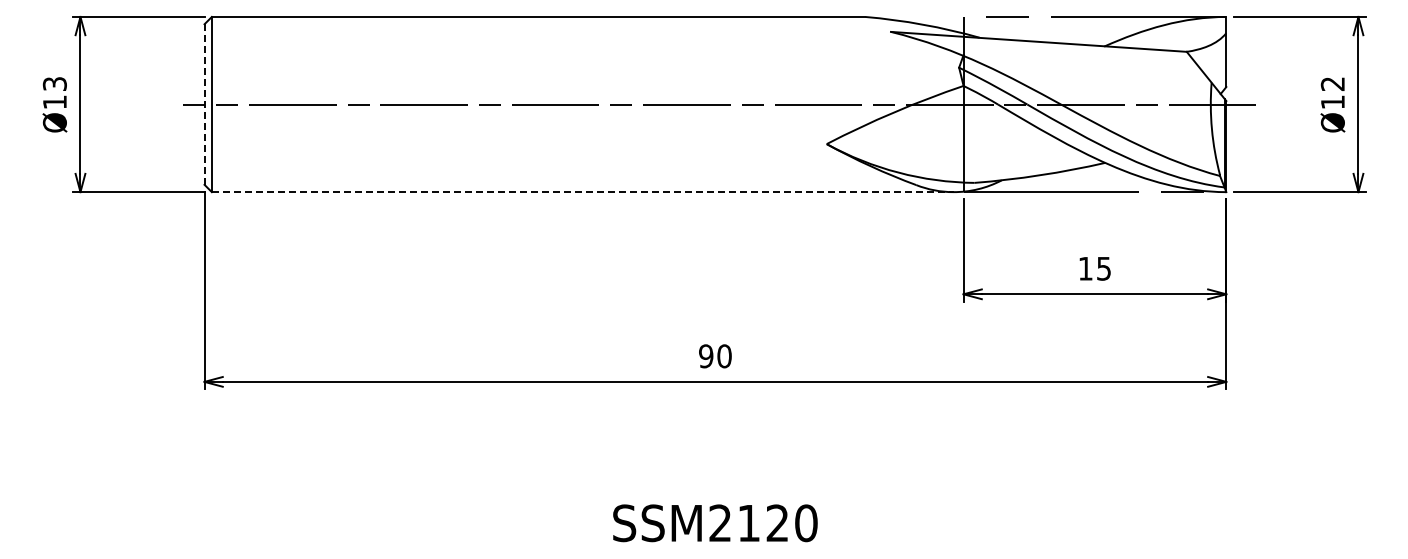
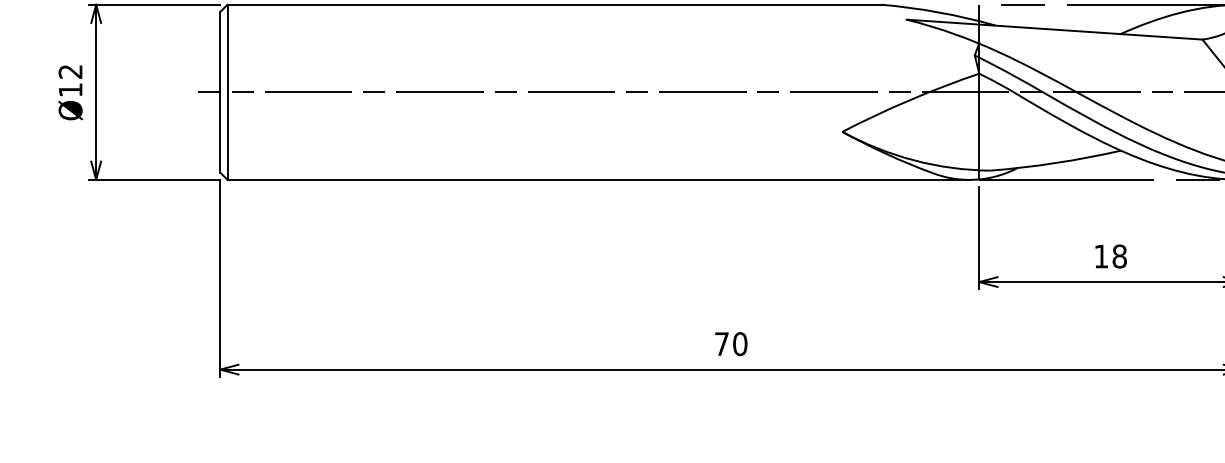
text: (54, 83) -> (70, 71), Ø13 -> Ø12
line: (204, 104) -> (220, 92), dashed -> solid
line: (582, 192) -> (598, 180), dashed -> solid
text: (1104, 268) -> (1120, 256), 15 -> 18
text: (706, 356) -> (722, 344), 90 -> 70

